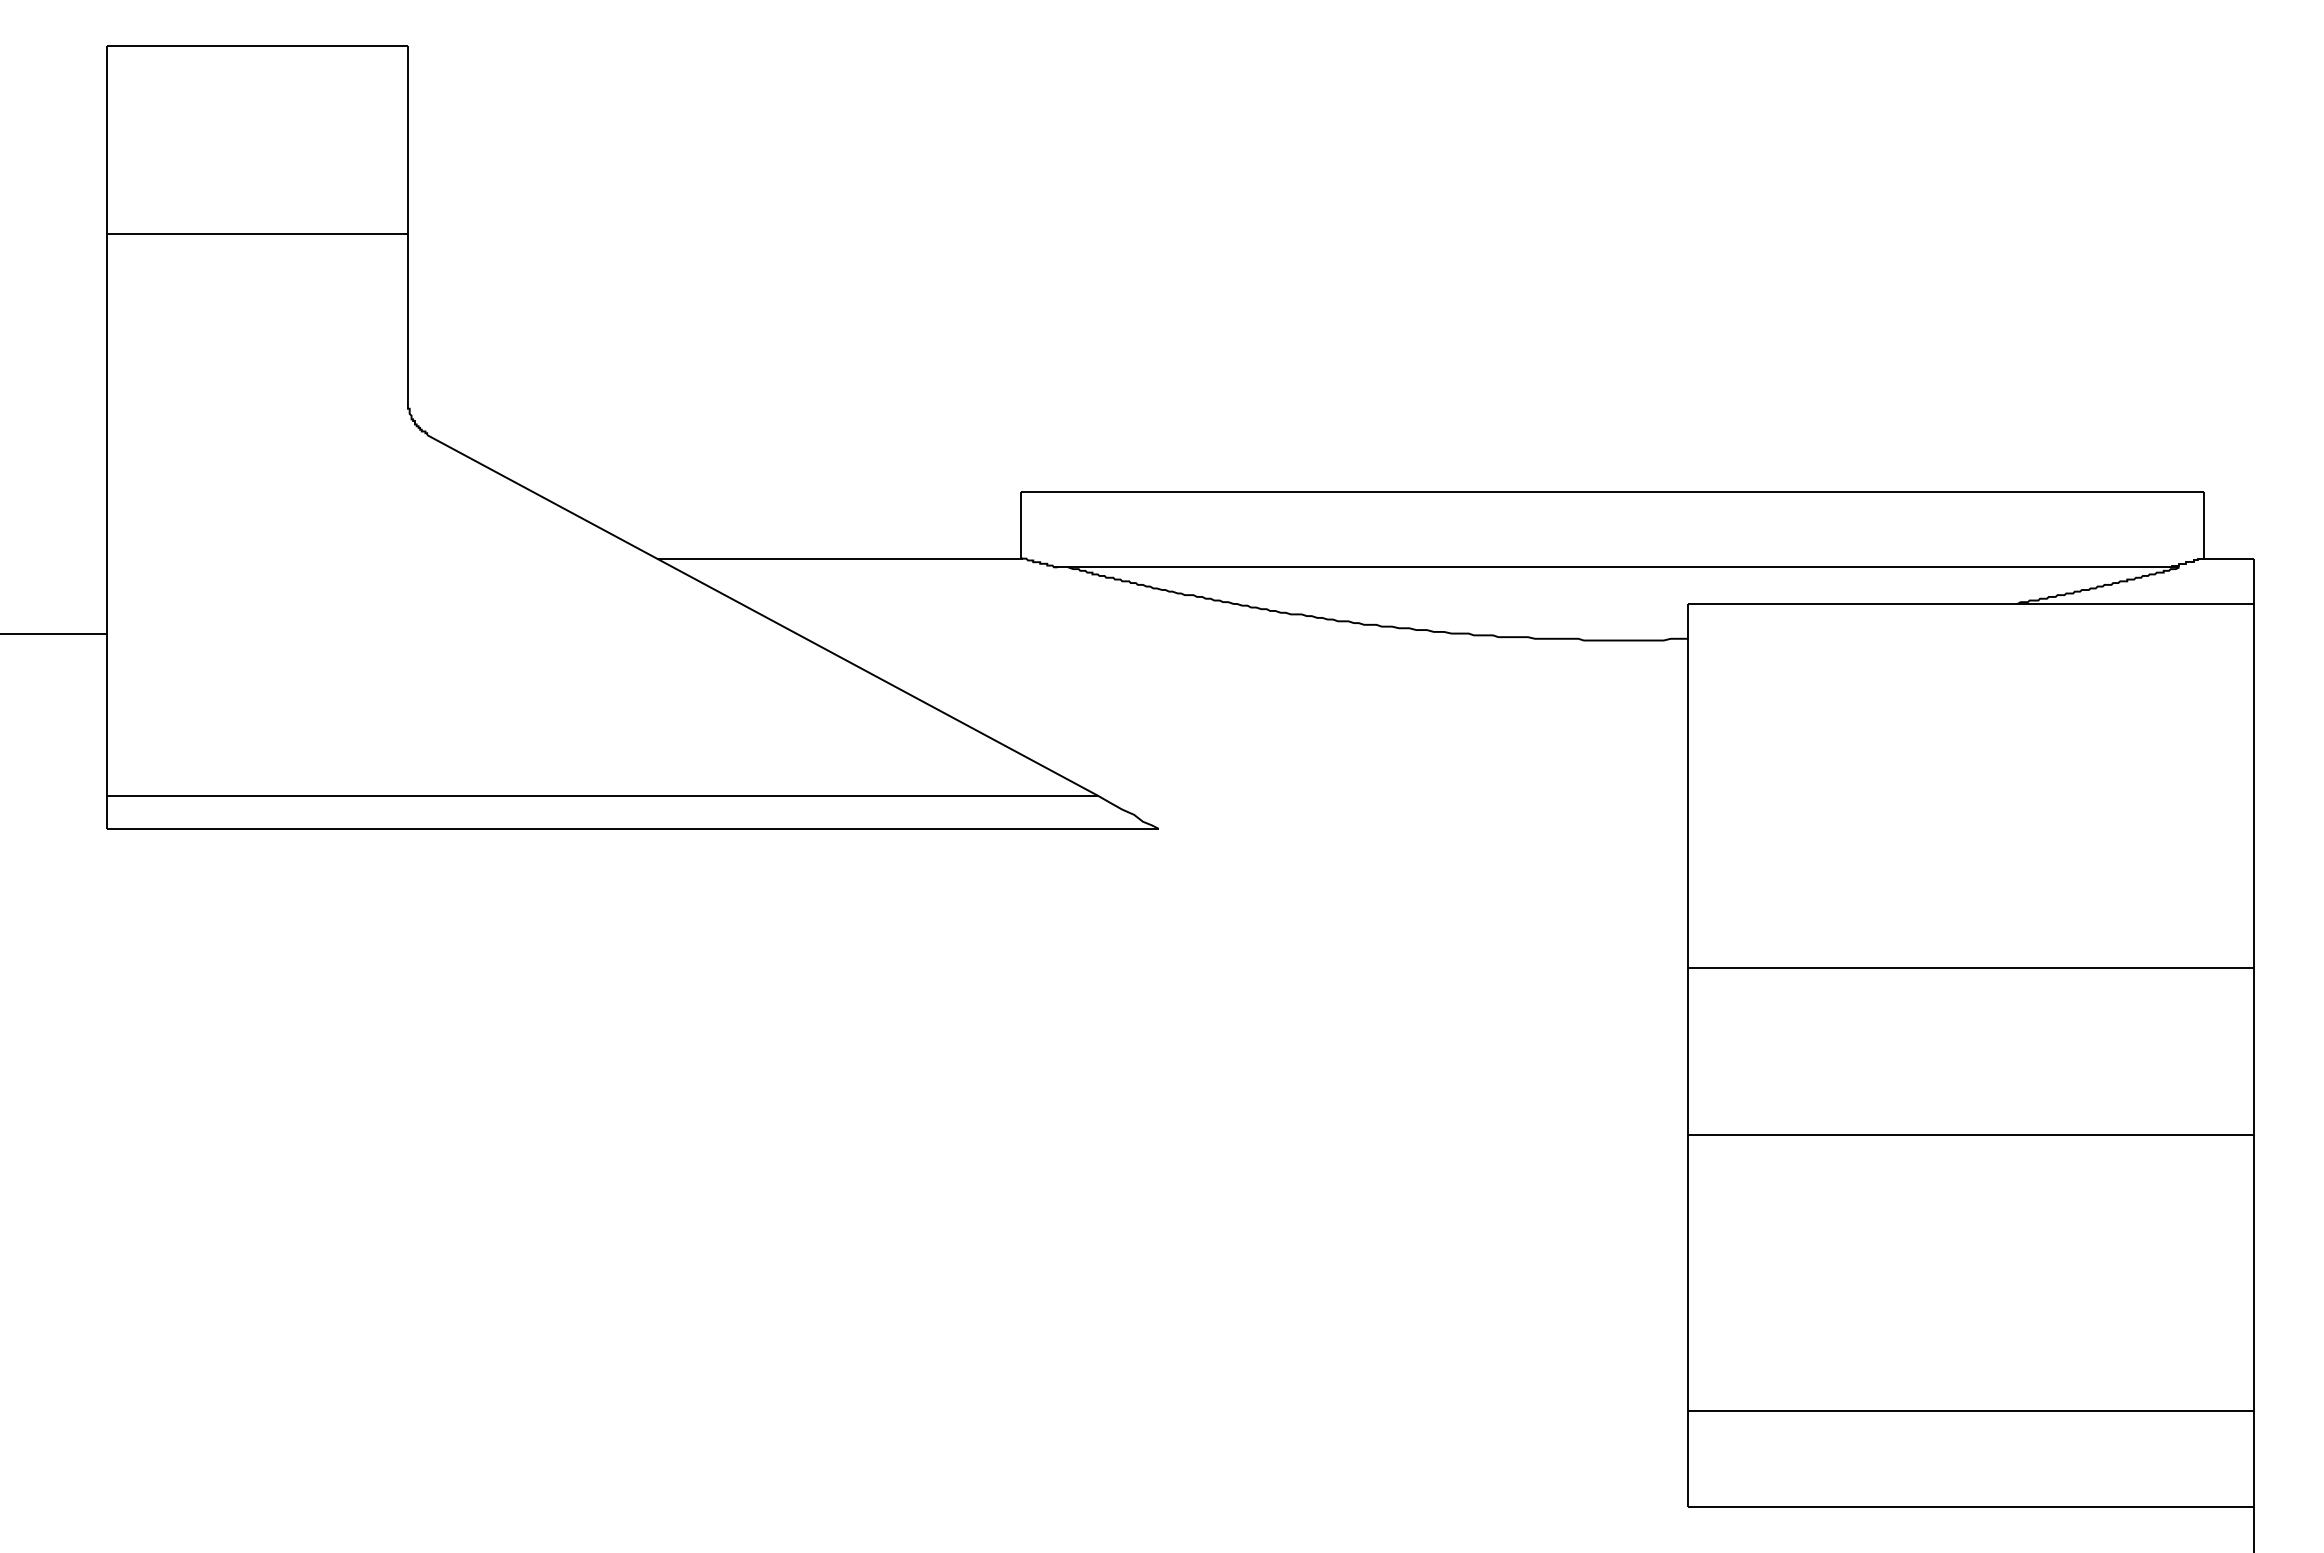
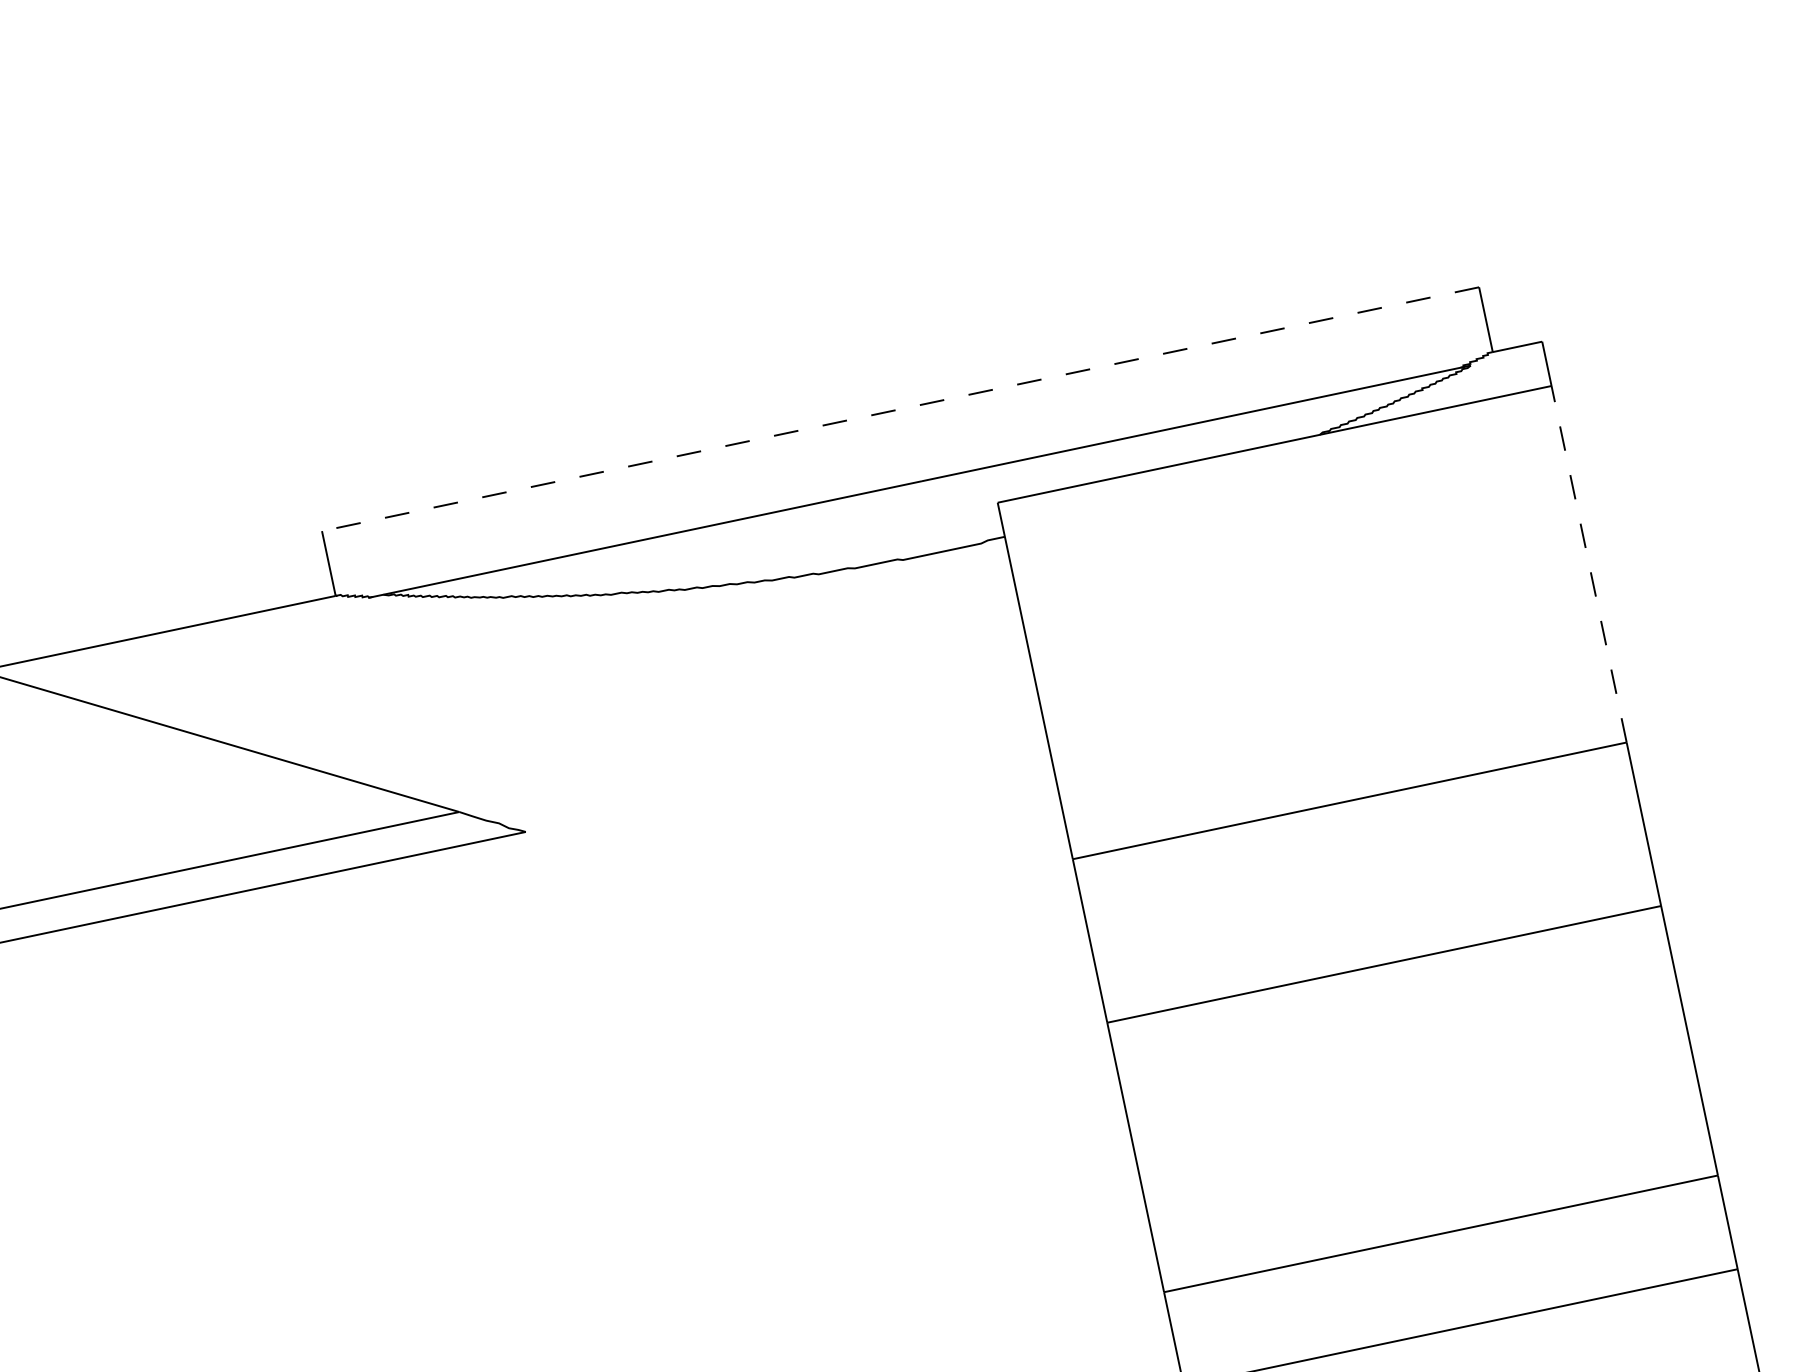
line: (1612, 492) -> (900, 409), solid -> dashed
line: (2254, 785) -> (1589, 563), solid -> dashed

